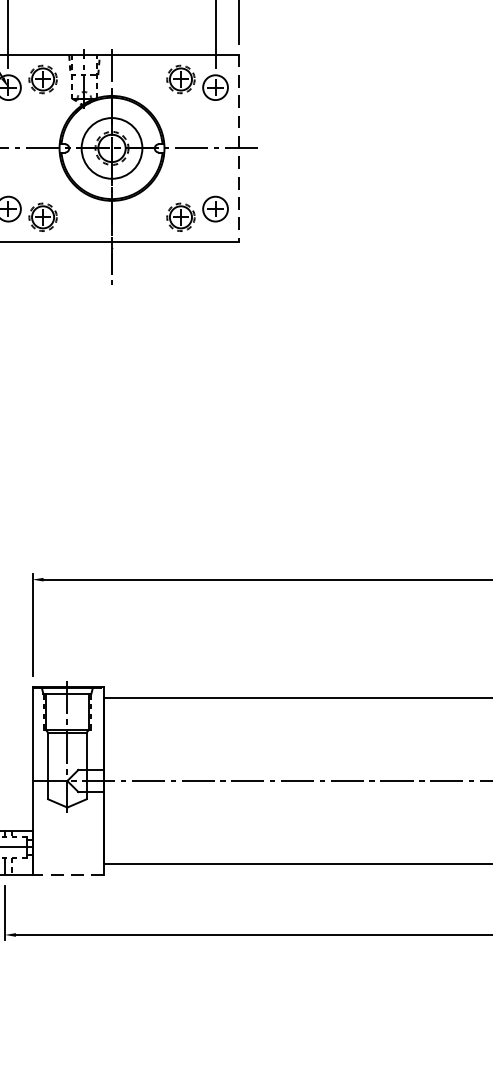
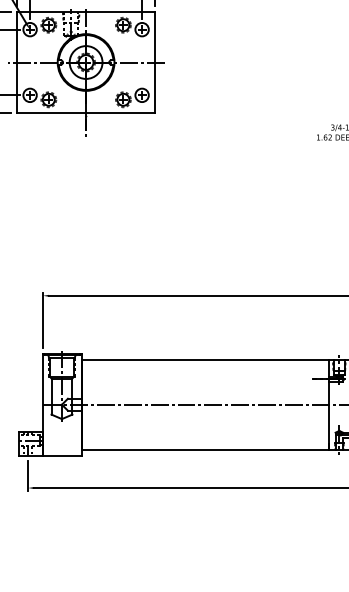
line: (238, 148) -> (154, 62), dashed -> solid
line: (68, 874) -> (62, 455), dashed -> solid

